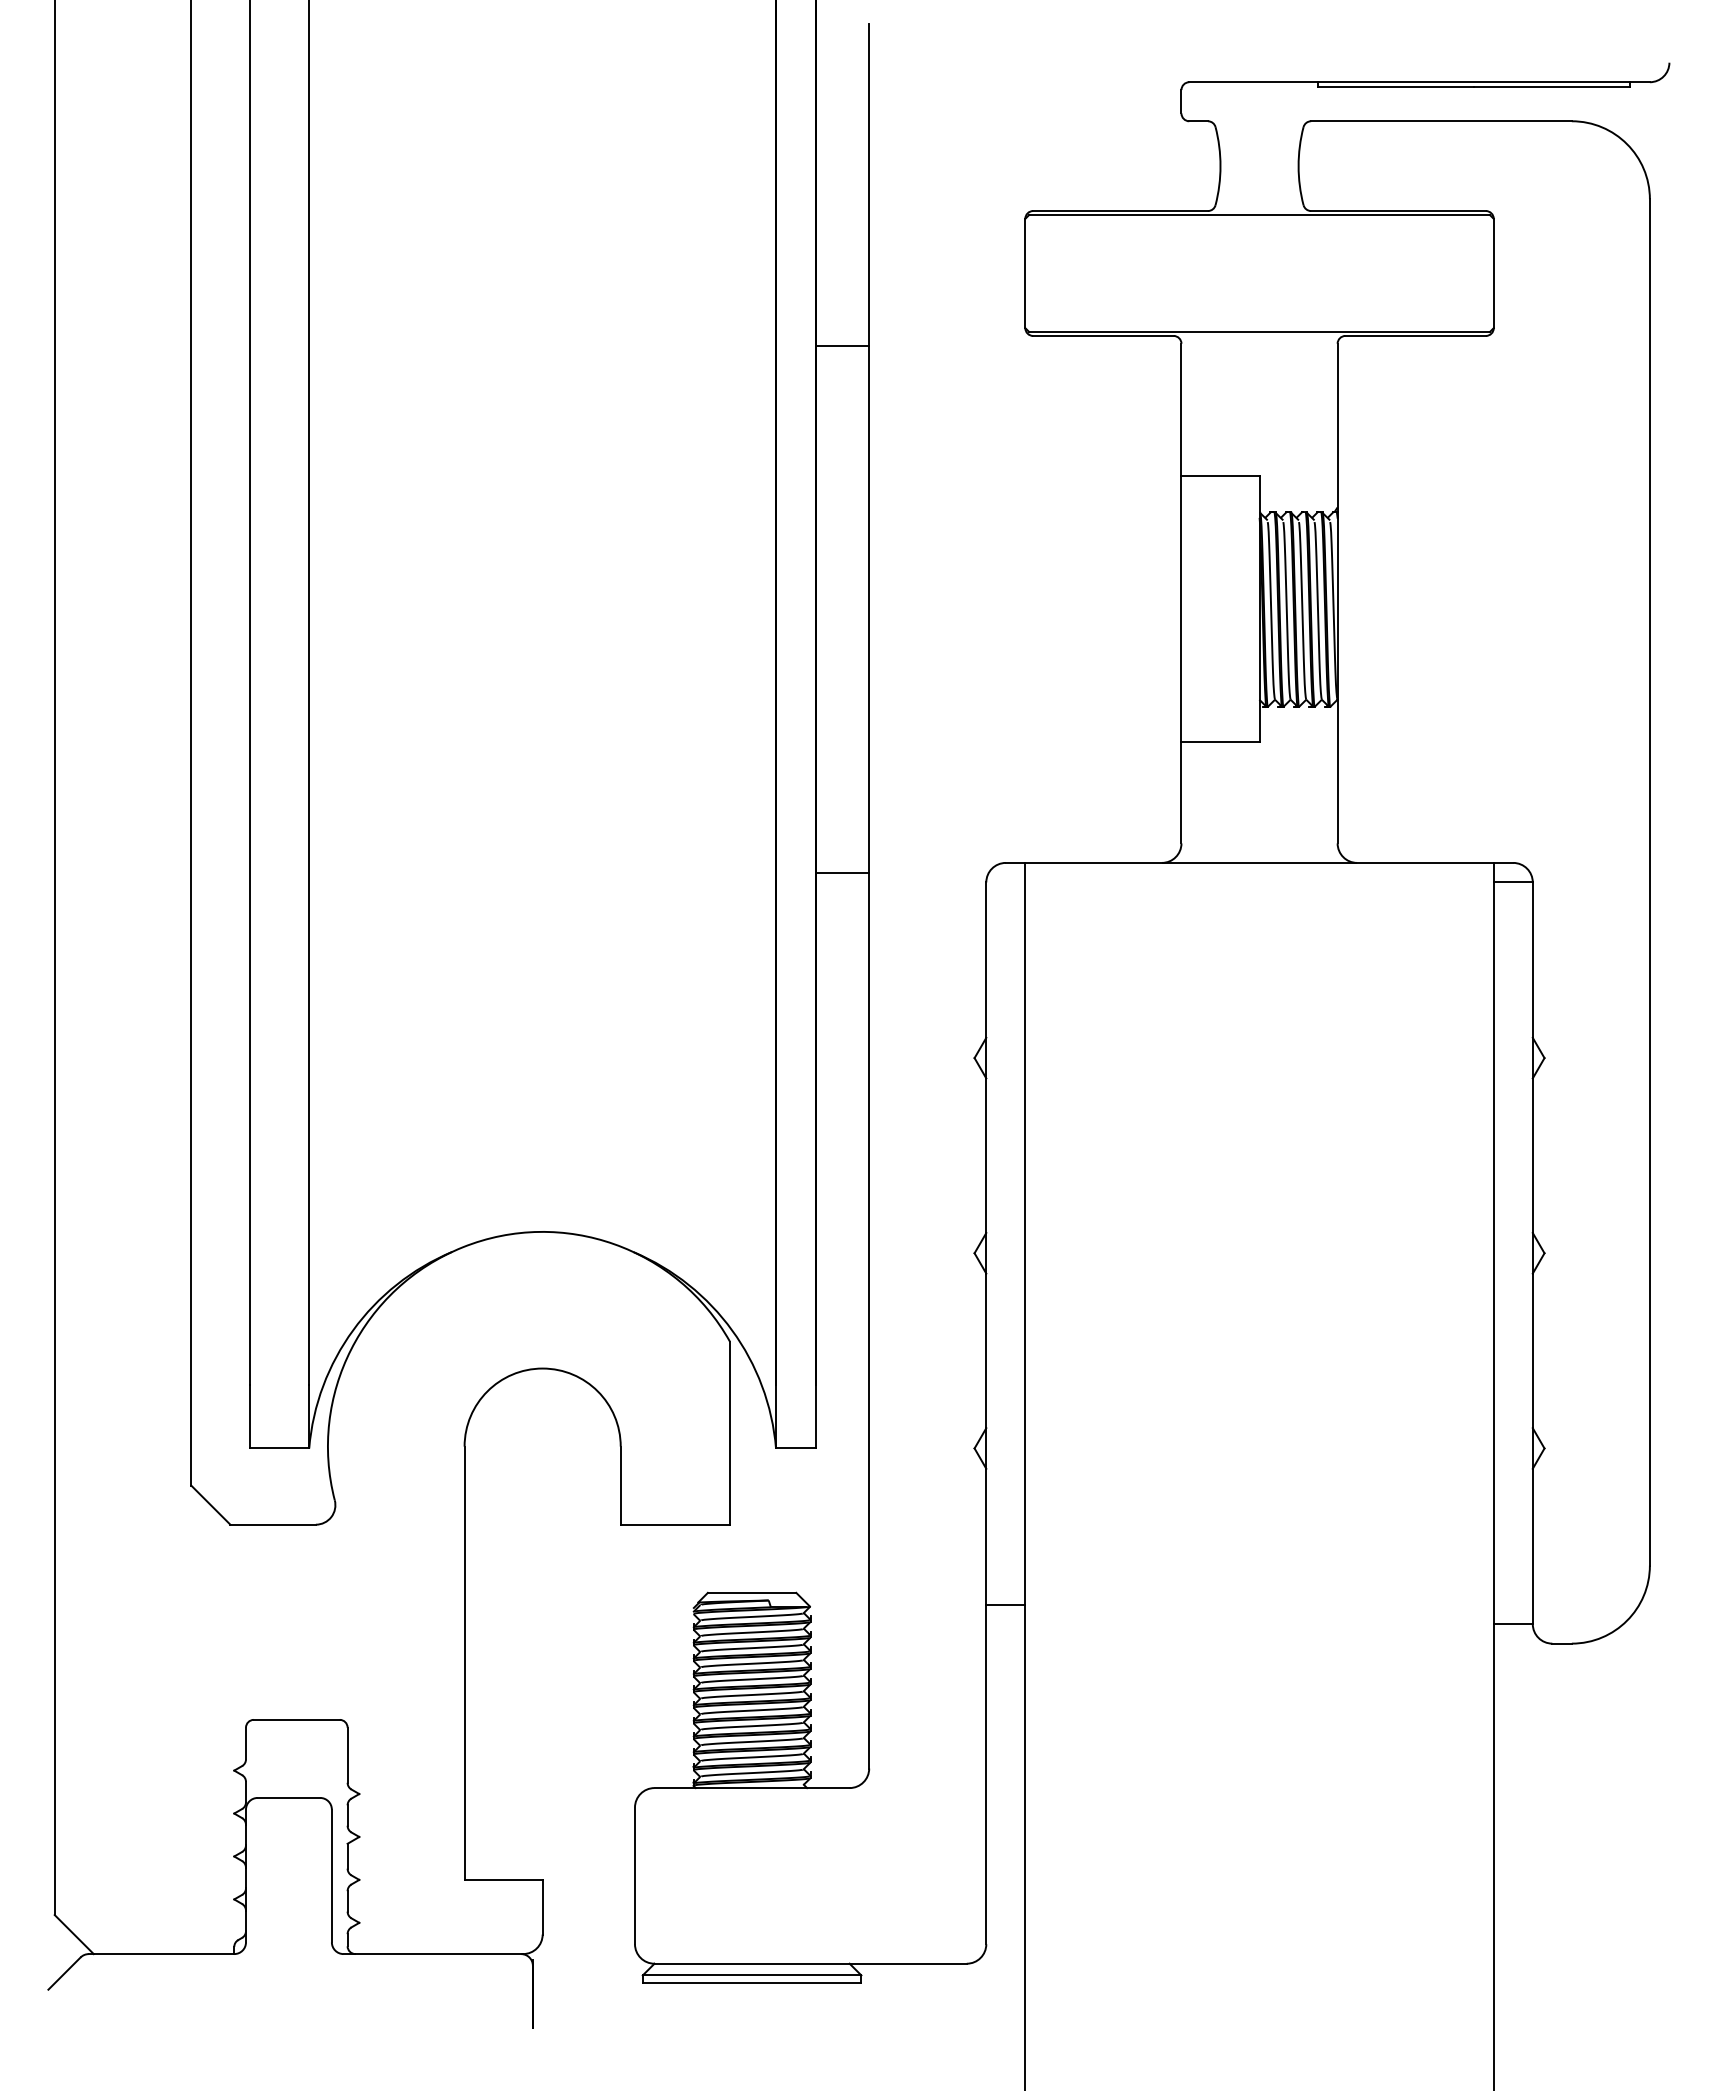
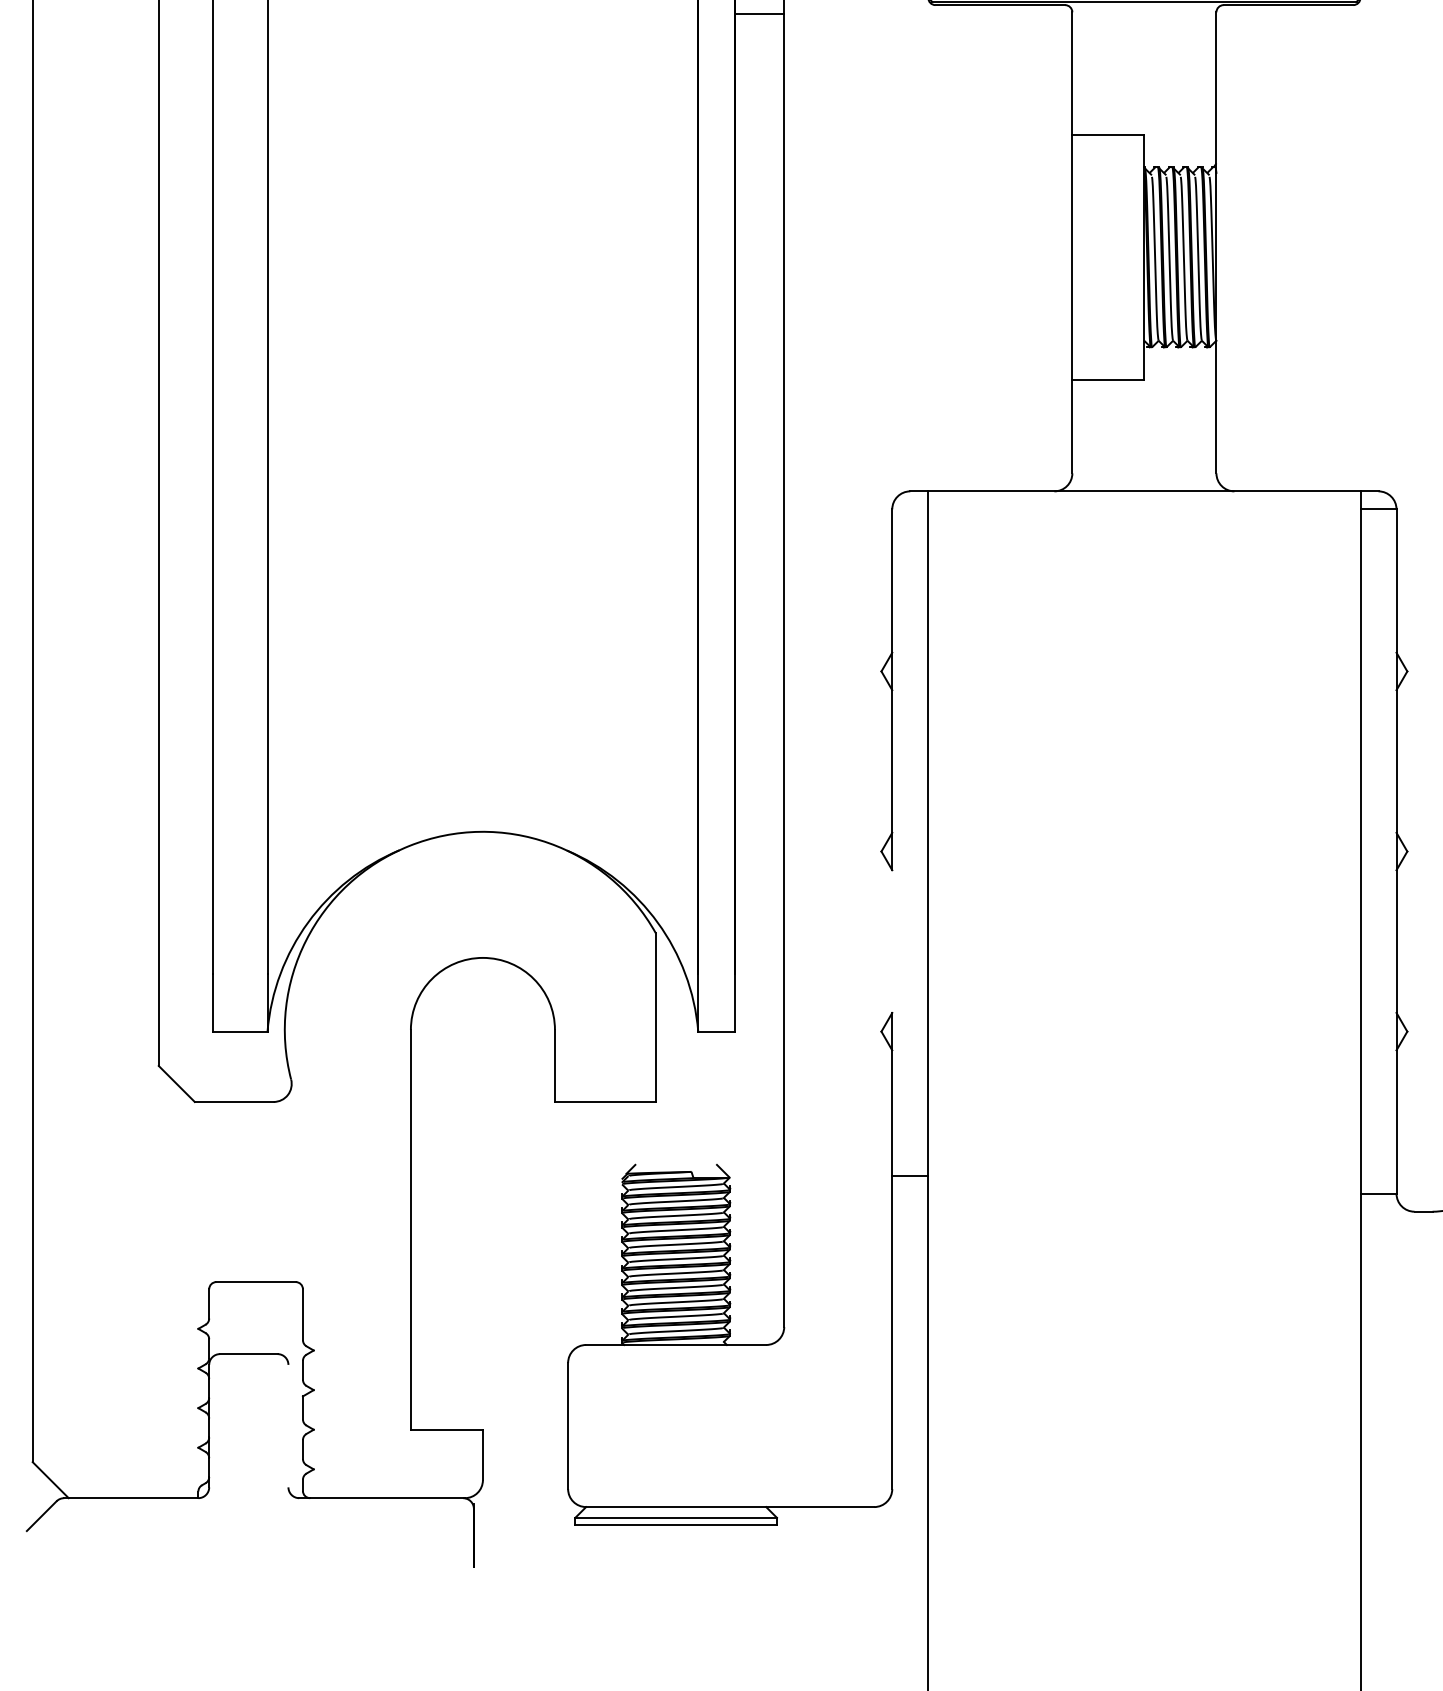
line: (842, 872) -> (759, 500), removed
line: (986, 1350) -> (892, 941), removed
line: (751, 1592) -> (675, 1164), removed
line: (331, 1875) -> (288, 1425), removed

